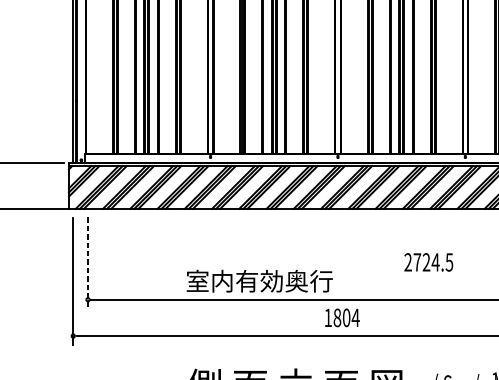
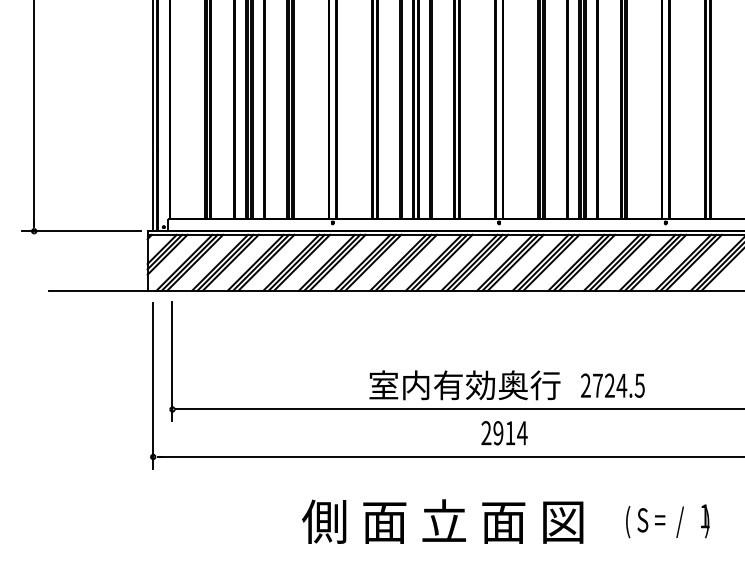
text: (428, 262) -> (612, 385), moved
line: (88, 263) -> (172, 361), dashed -> solid
text: (259, 281) -> (464, 385), moved
text: (337, 318) -> (498, 433), 1804 -> 2914

